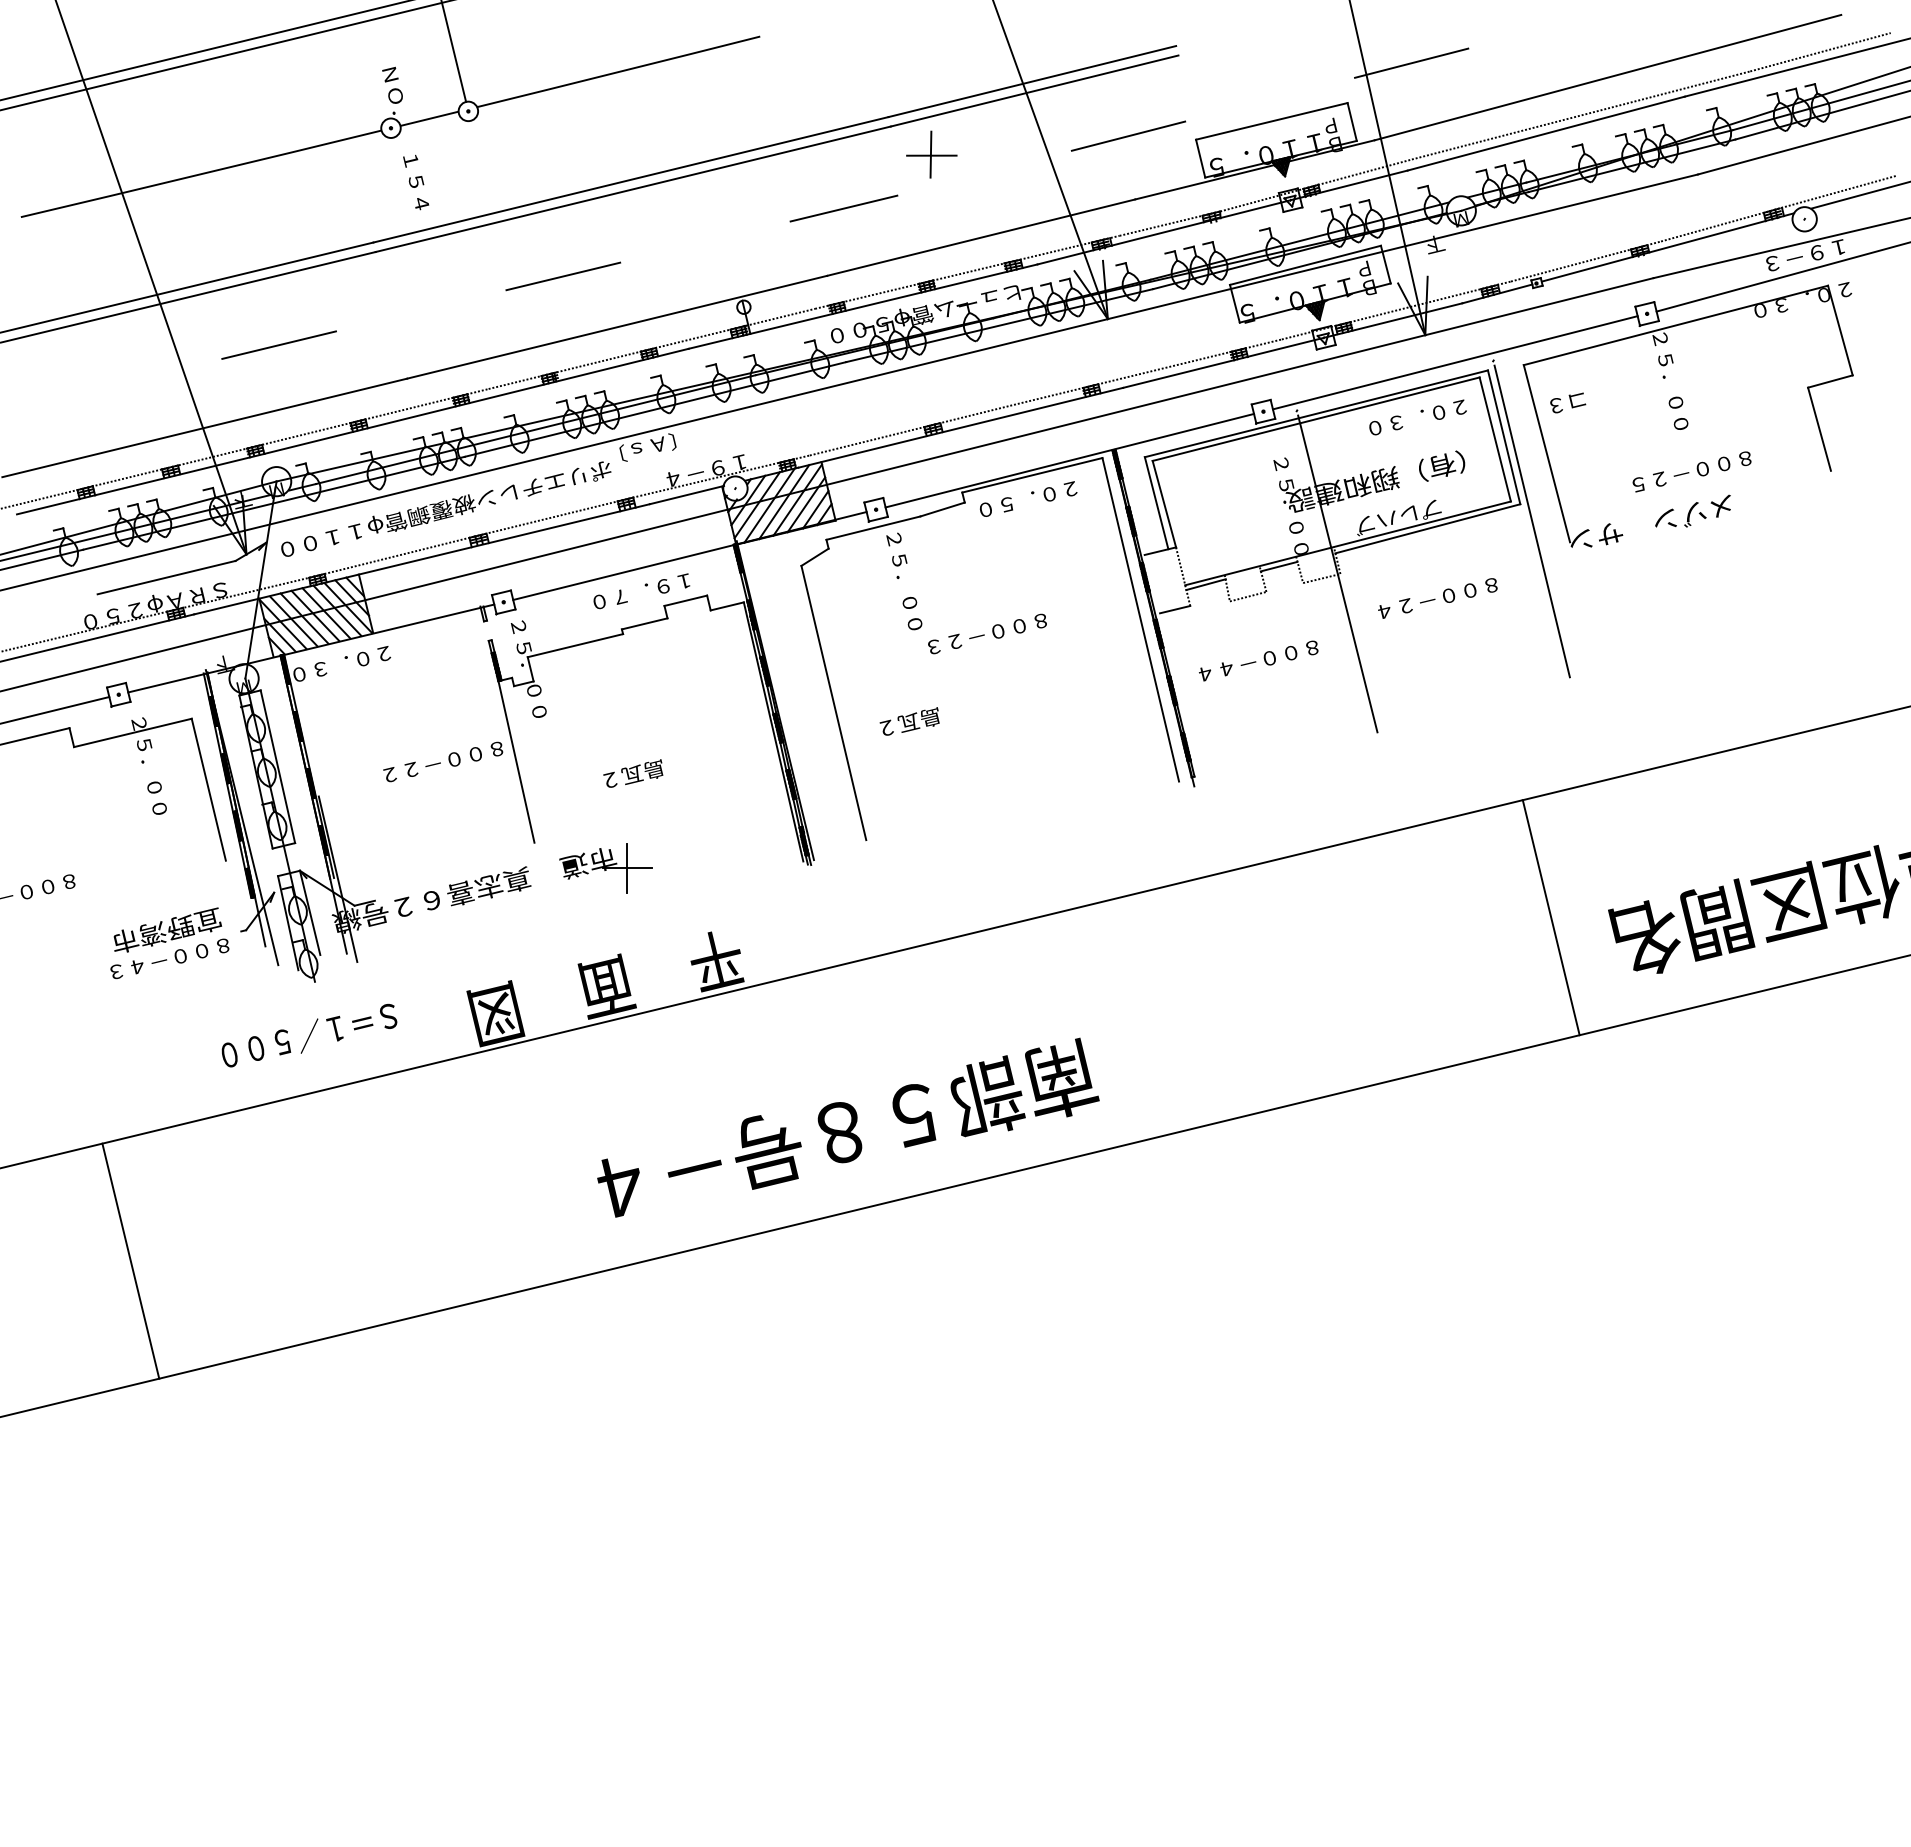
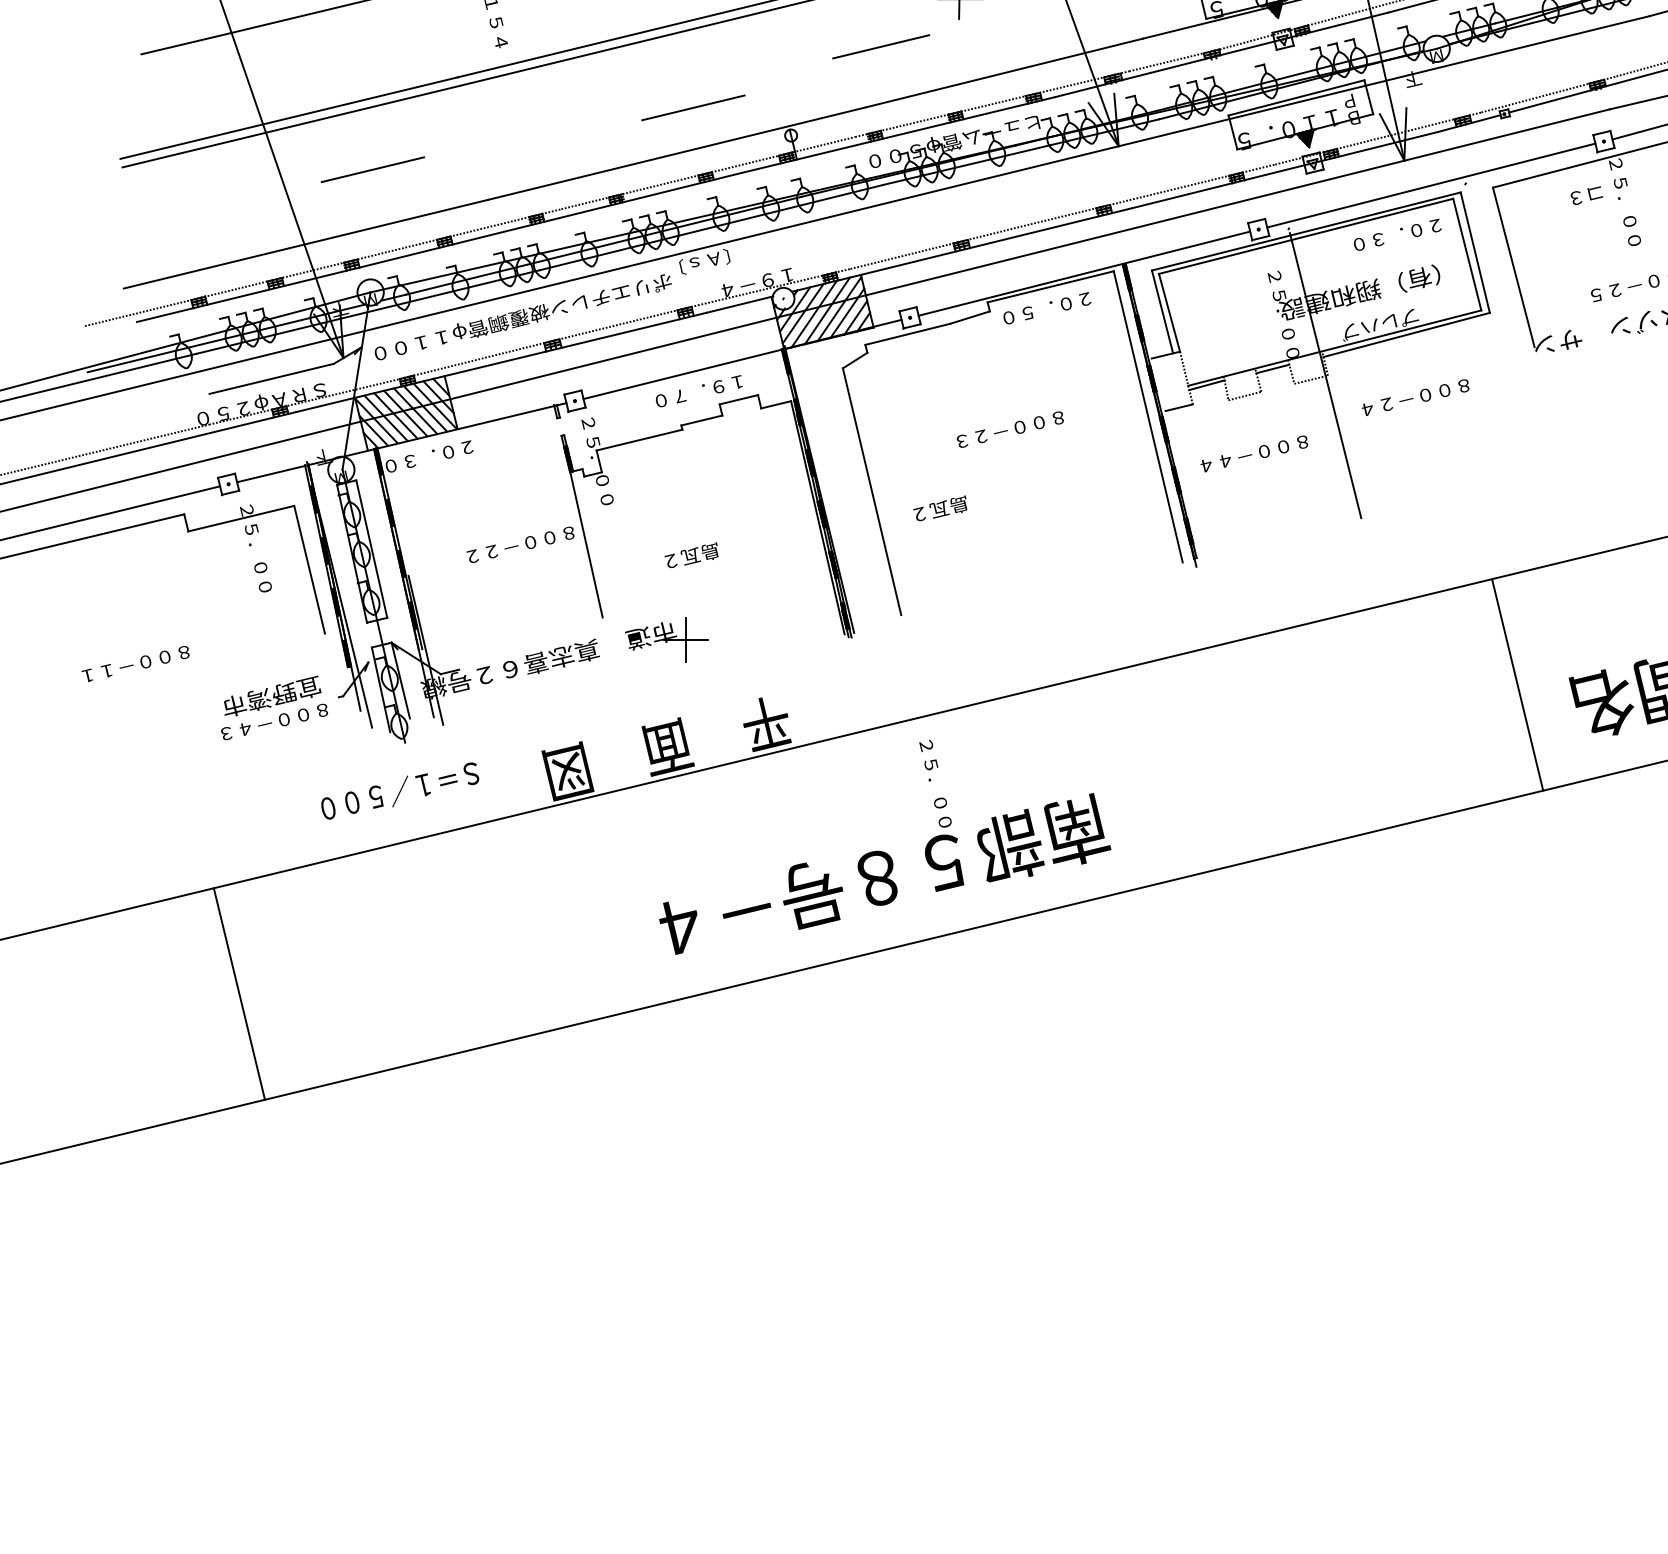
line: (563, 276) -> (693, 107), moved
text: (1568, 402) -> (1587, 195), moved
line: (1531, 521) -> (1499, 328), removed
text: (904, 581) -> (935, 783), moved

